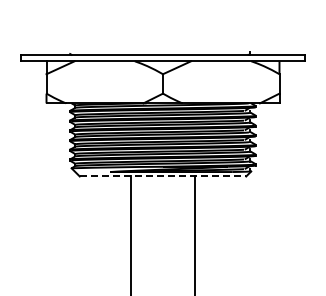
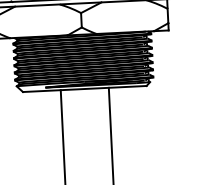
line: (163, 176) -> (85, 89), dashed -> solid

